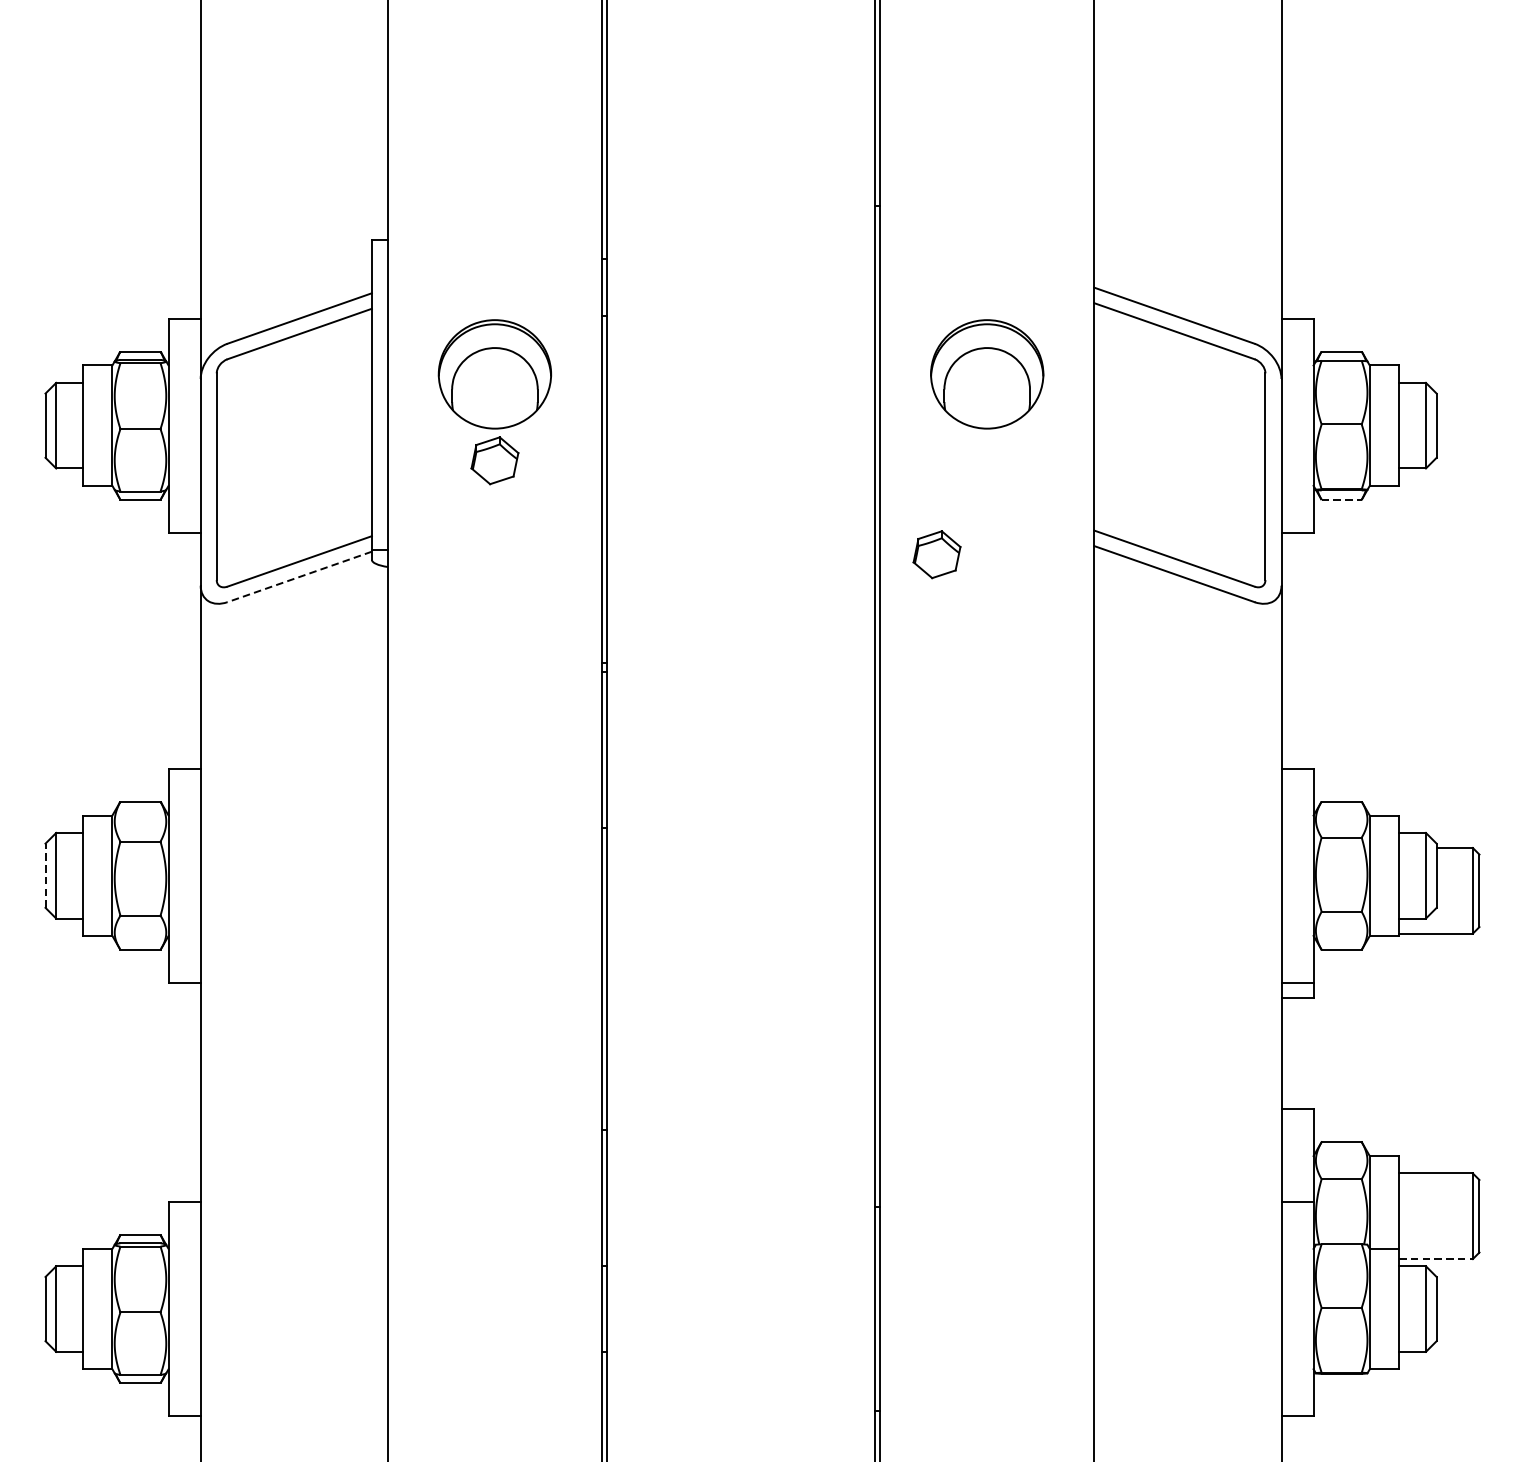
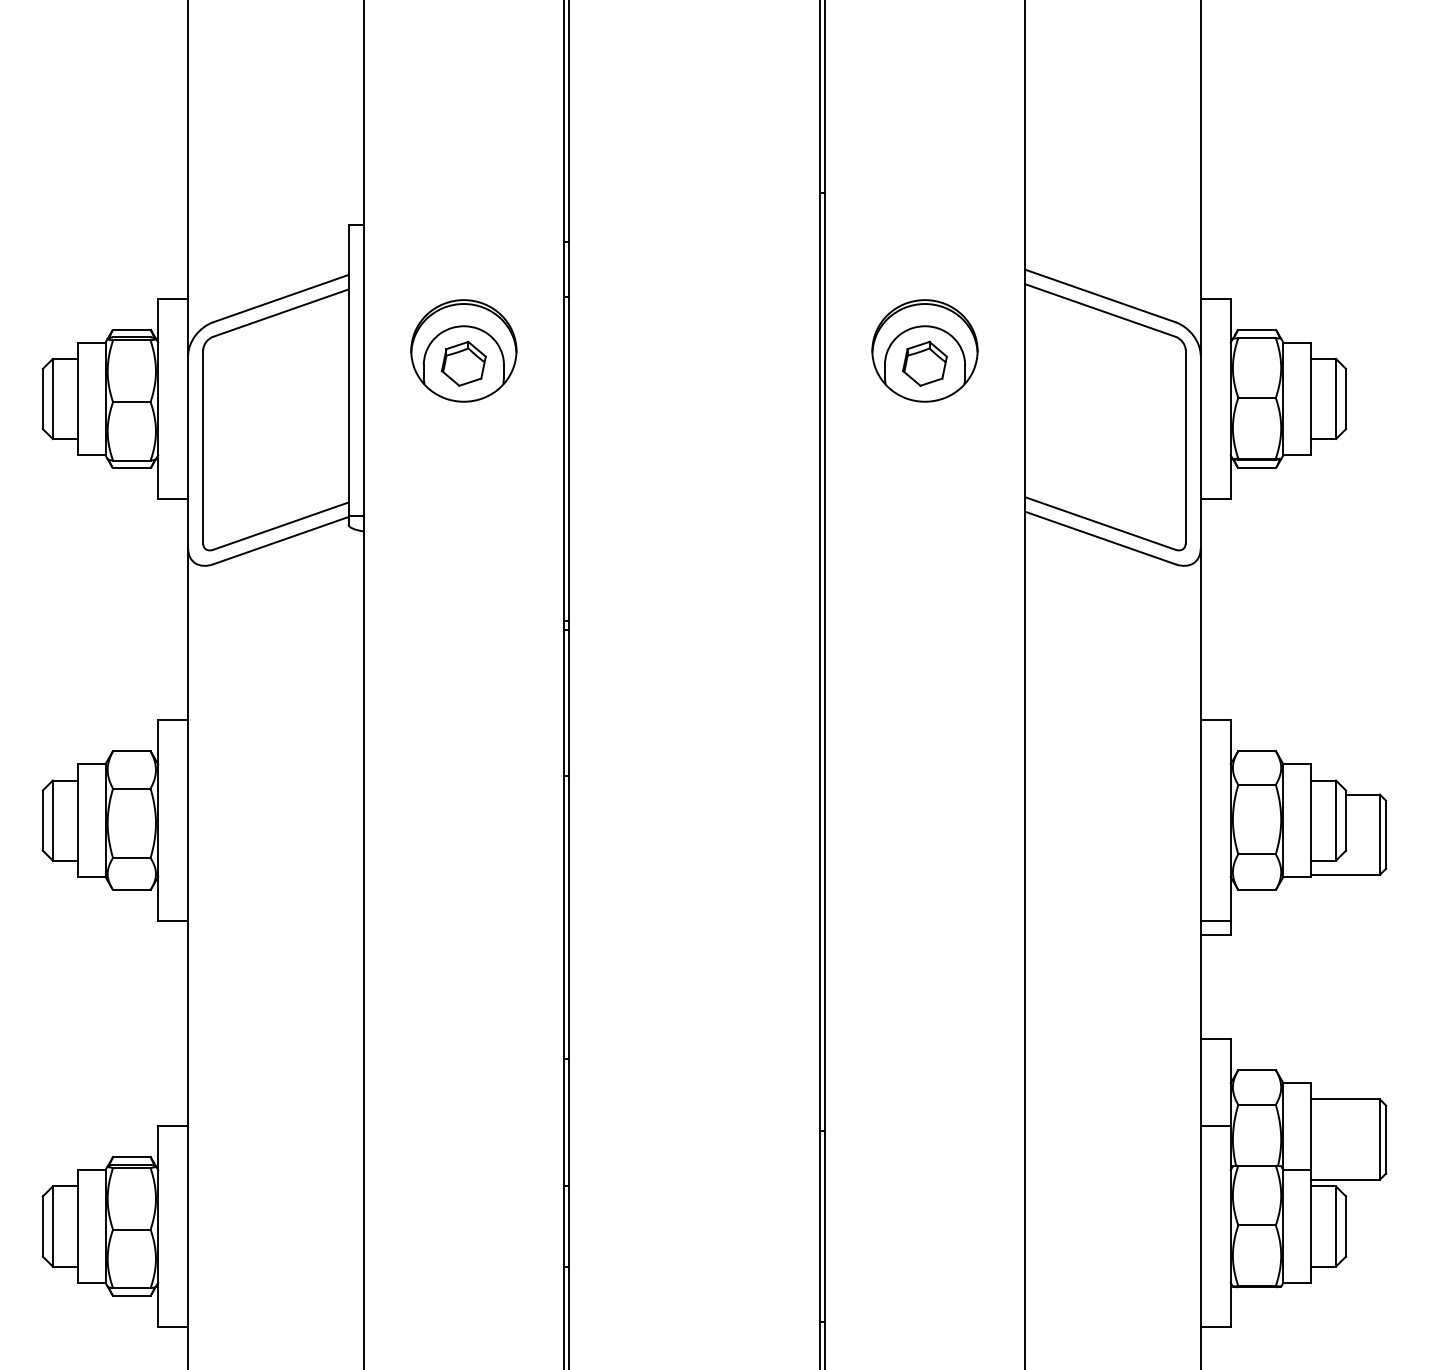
part: (494, 460) -> (463, 363), moved
line: (1342, 499) -> (1257, 468), dashed -> solid
part: (936, 554) -> (924, 363), moved
line: (299, 576) -> (280, 540), dashed -> solid
line: (45, 875) -> (42, 820), dashed -> solid
line: (1436, 1258) -> (1345, 1179), dashed -> solid

